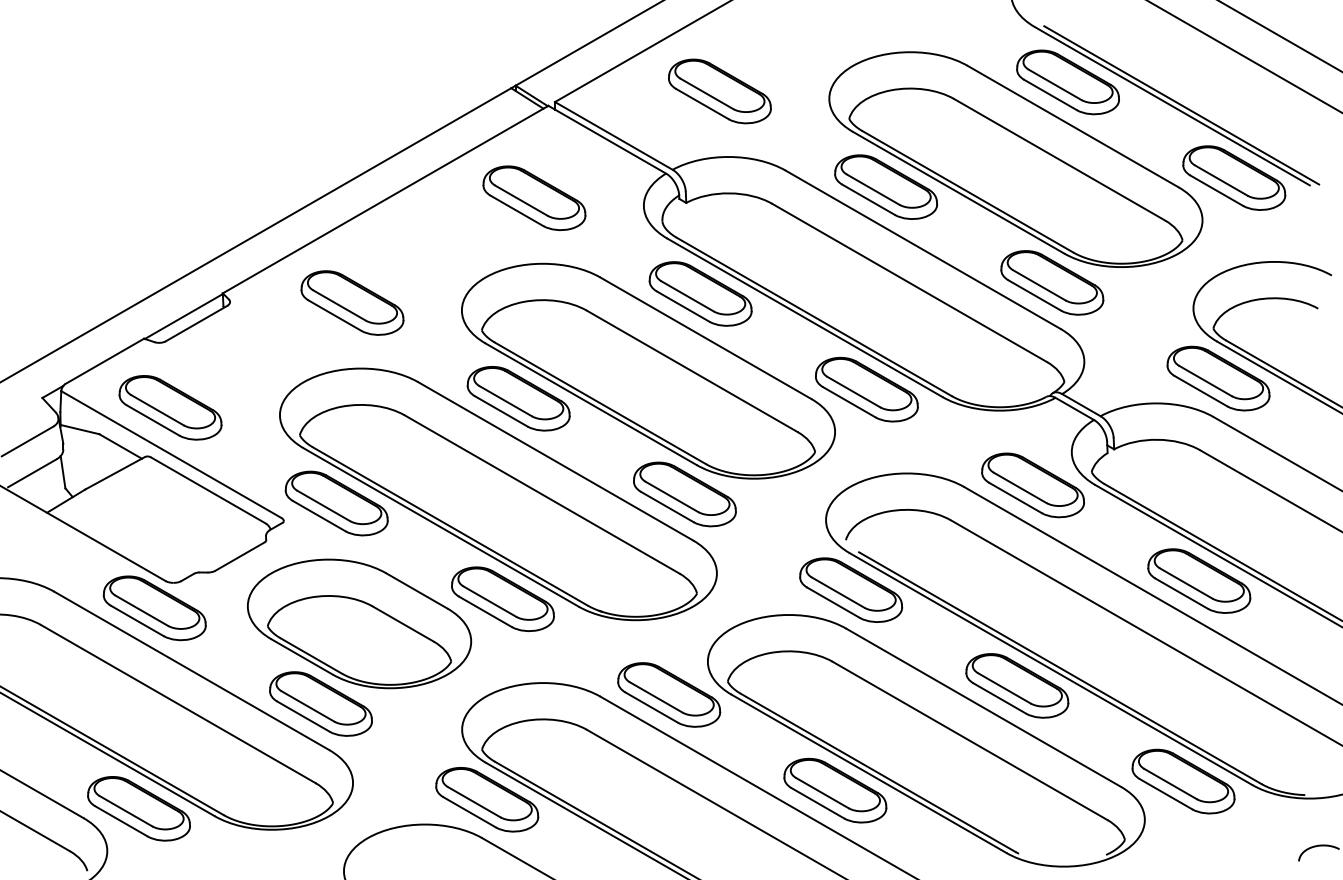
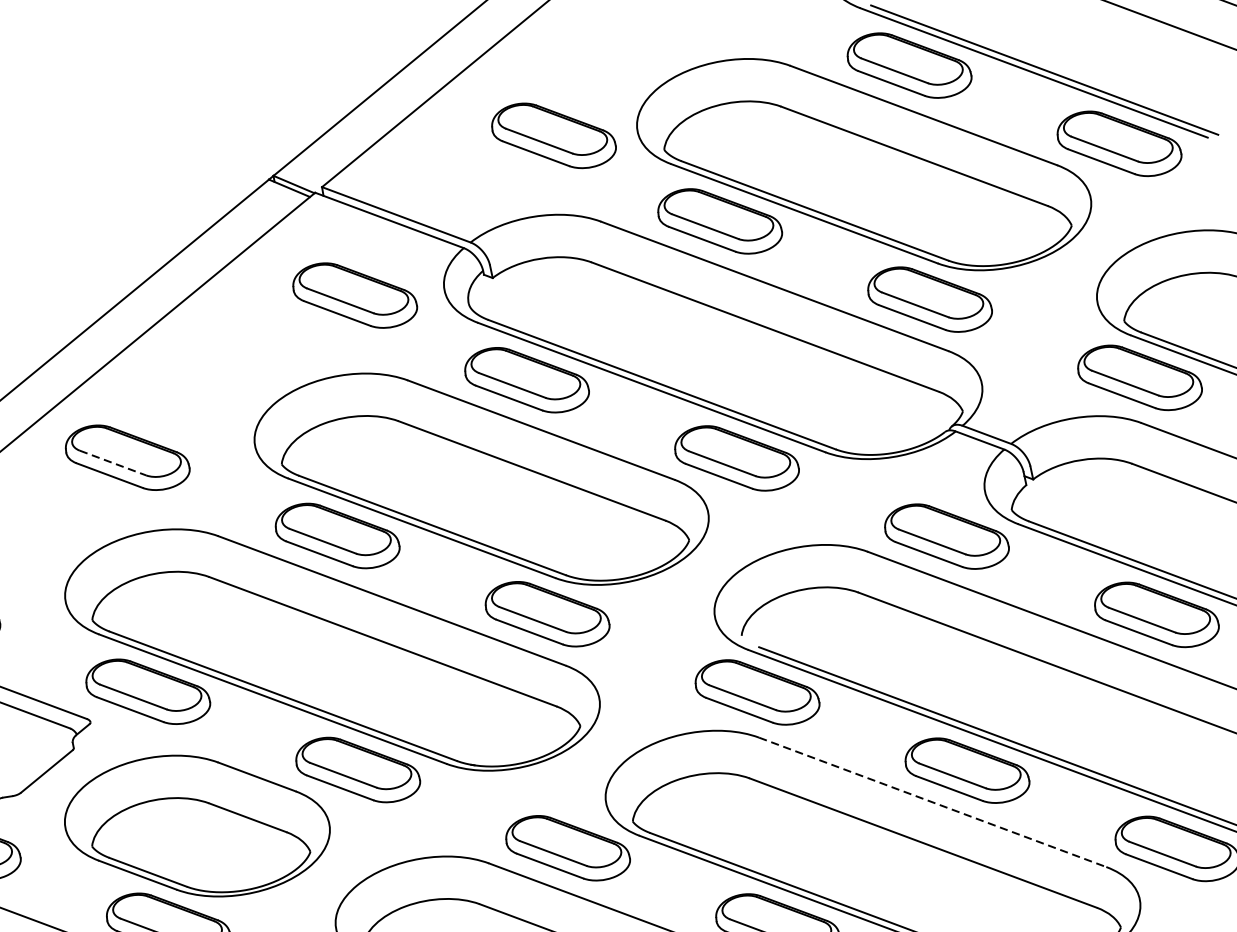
part: (719, 91) -> (553, 135), moved
part: (534, 198) -> (355, 295), moved
line: (339, 305) -> (112, 463), solid -> dashed
line: (983, 707) -> (932, 802), solid -> dashed

